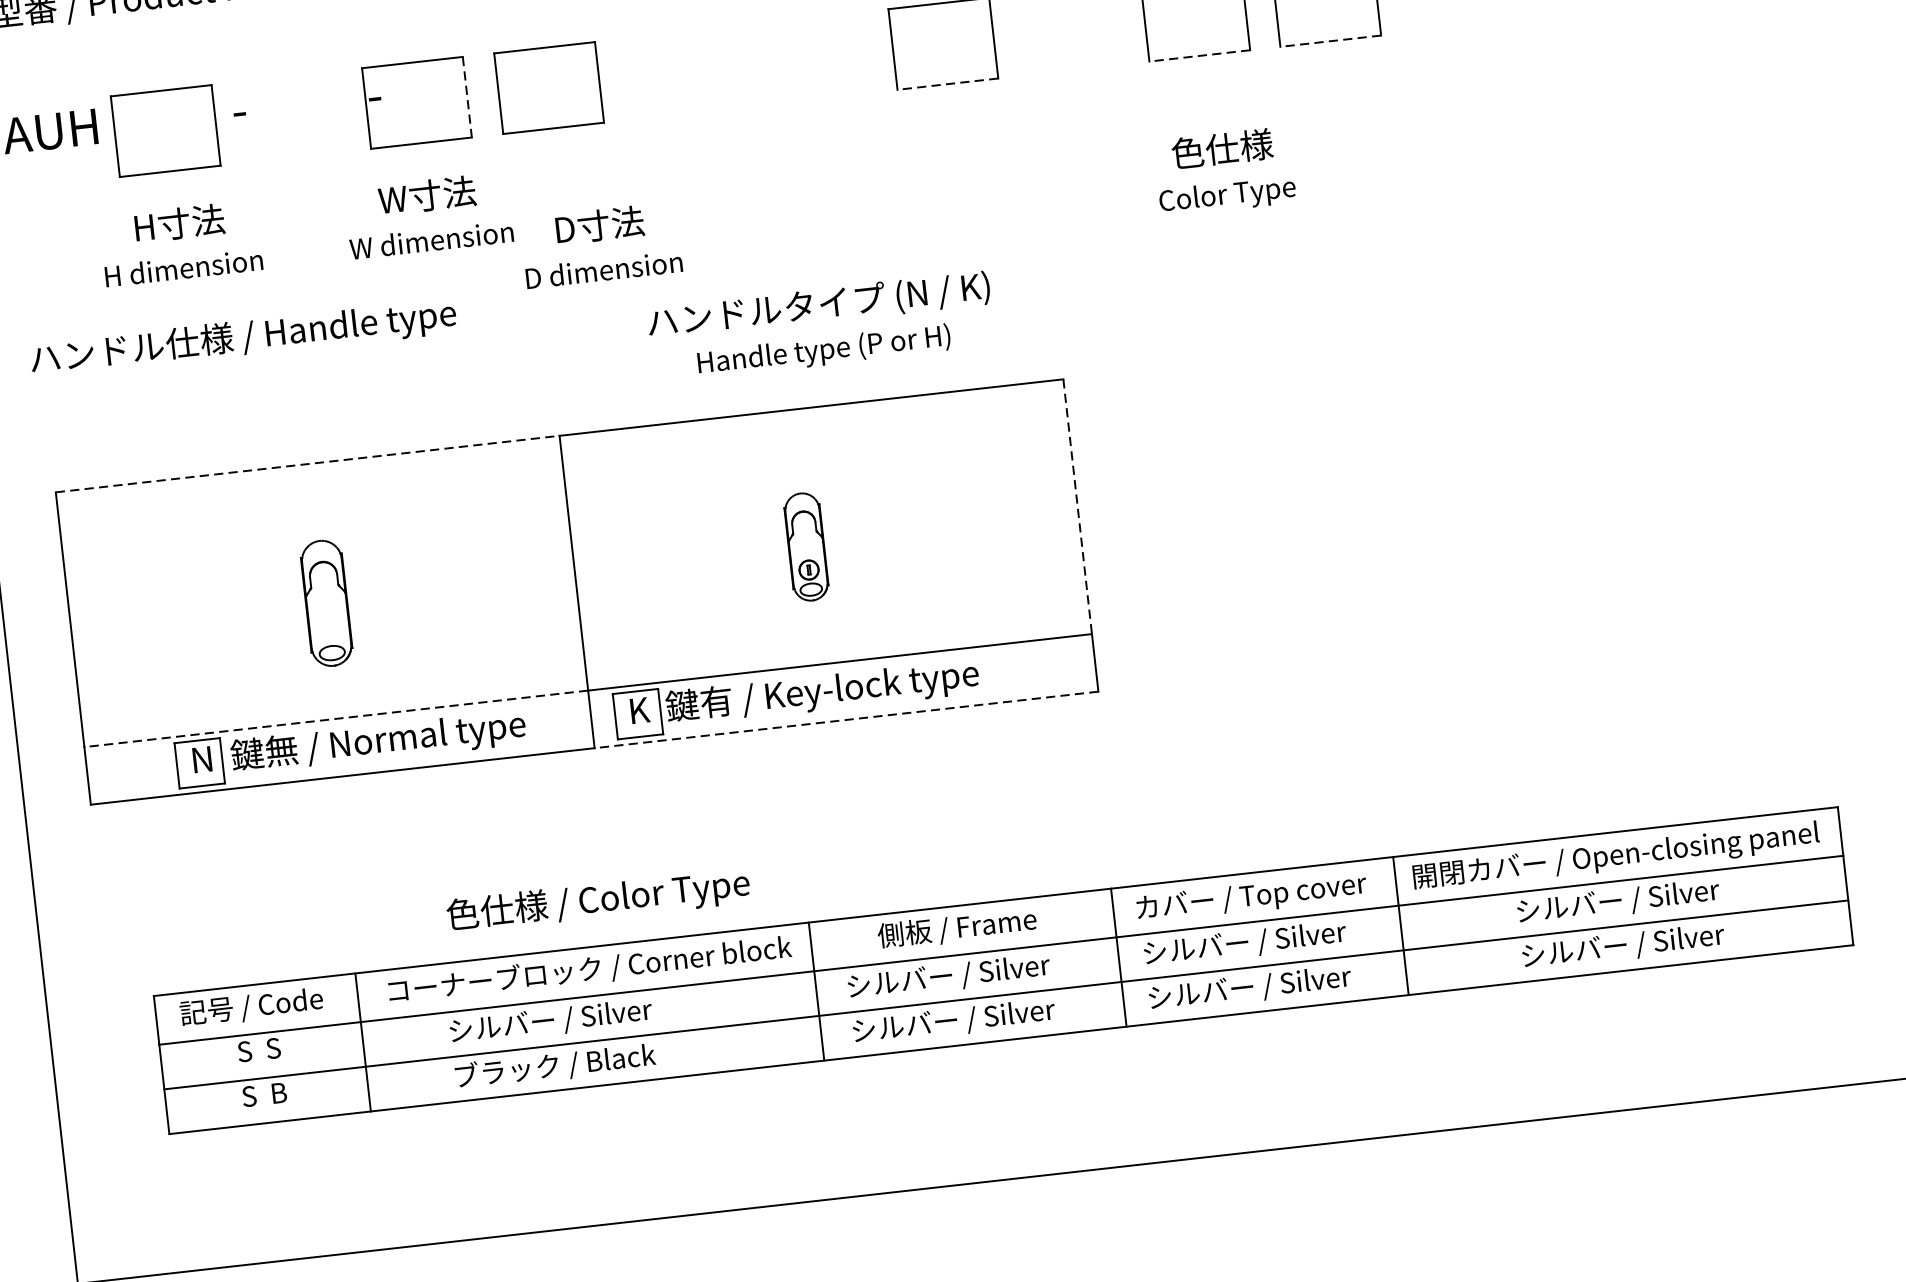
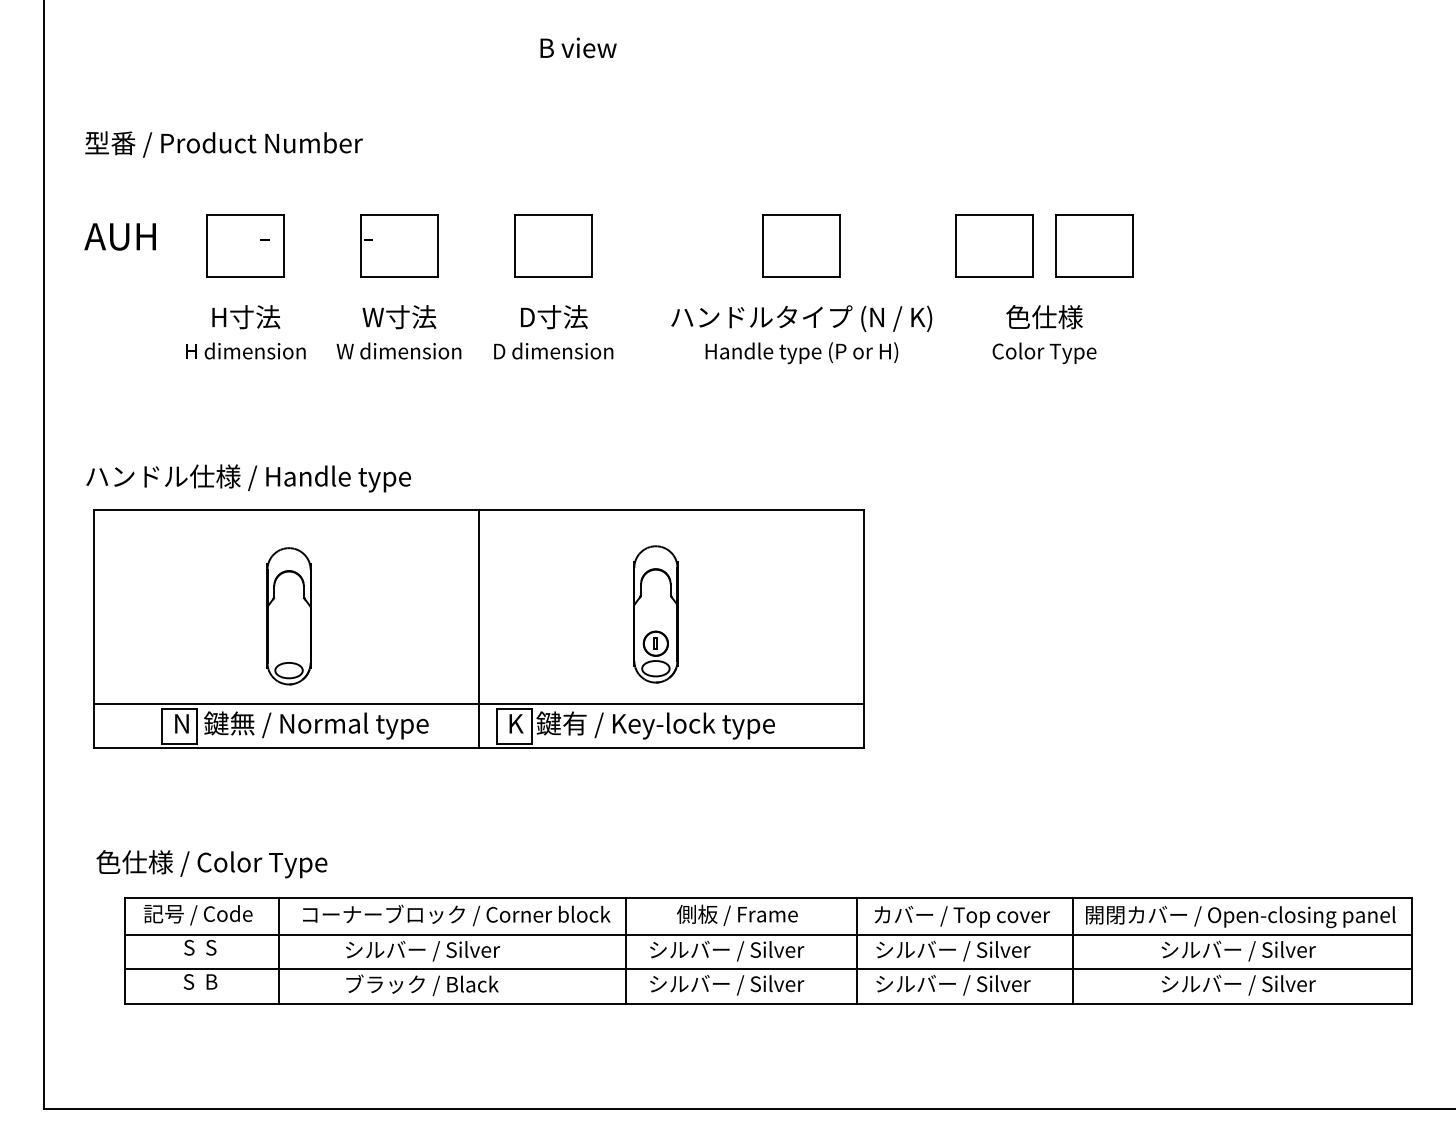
line: (1330, 41) -> (1094, 277), dashed -> solid
line: (1200, 56) -> (994, 277), dashed -> solid
line: (947, 84) -> (801, 277), dashed -> solid
part: (548, 87) -> (553, 245), moved
line: (467, 97) -> (438, 246), dashed -> solid
part: (165, 130) -> (245, 245), moved
text: (1224, 171) -> (1044, 334), moved
text: (180, 243) -> (245, 332), moved
text: (601, 245) -> (553, 332), moved
text: (820, 326) -> (801, 334), moved
text: (243, 338) -> (248, 478), moved
line: (307, 463) -> (286, 509), dashed -> solid
line: (1078, 507) -> (864, 607), dashed -> solid
part: (805, 547) -> (655, 614), size x1.67
part: (325, 603) -> (288, 616), size x1.43
line: (336, 719) -> (286, 704), dashed -> solid
line: (846, 720) -> (671, 748), dashed -> solid
text: (597, 901) -> (211, 864), moved

